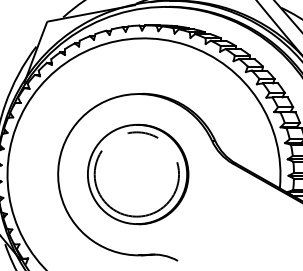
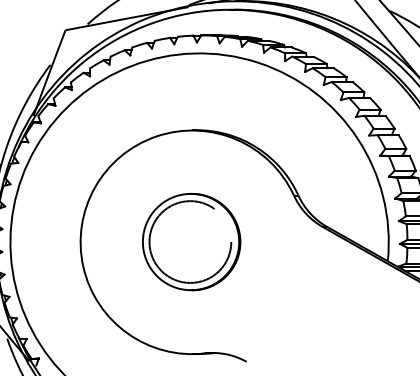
part: (138, 174) -> (191, 242), size x0.7

